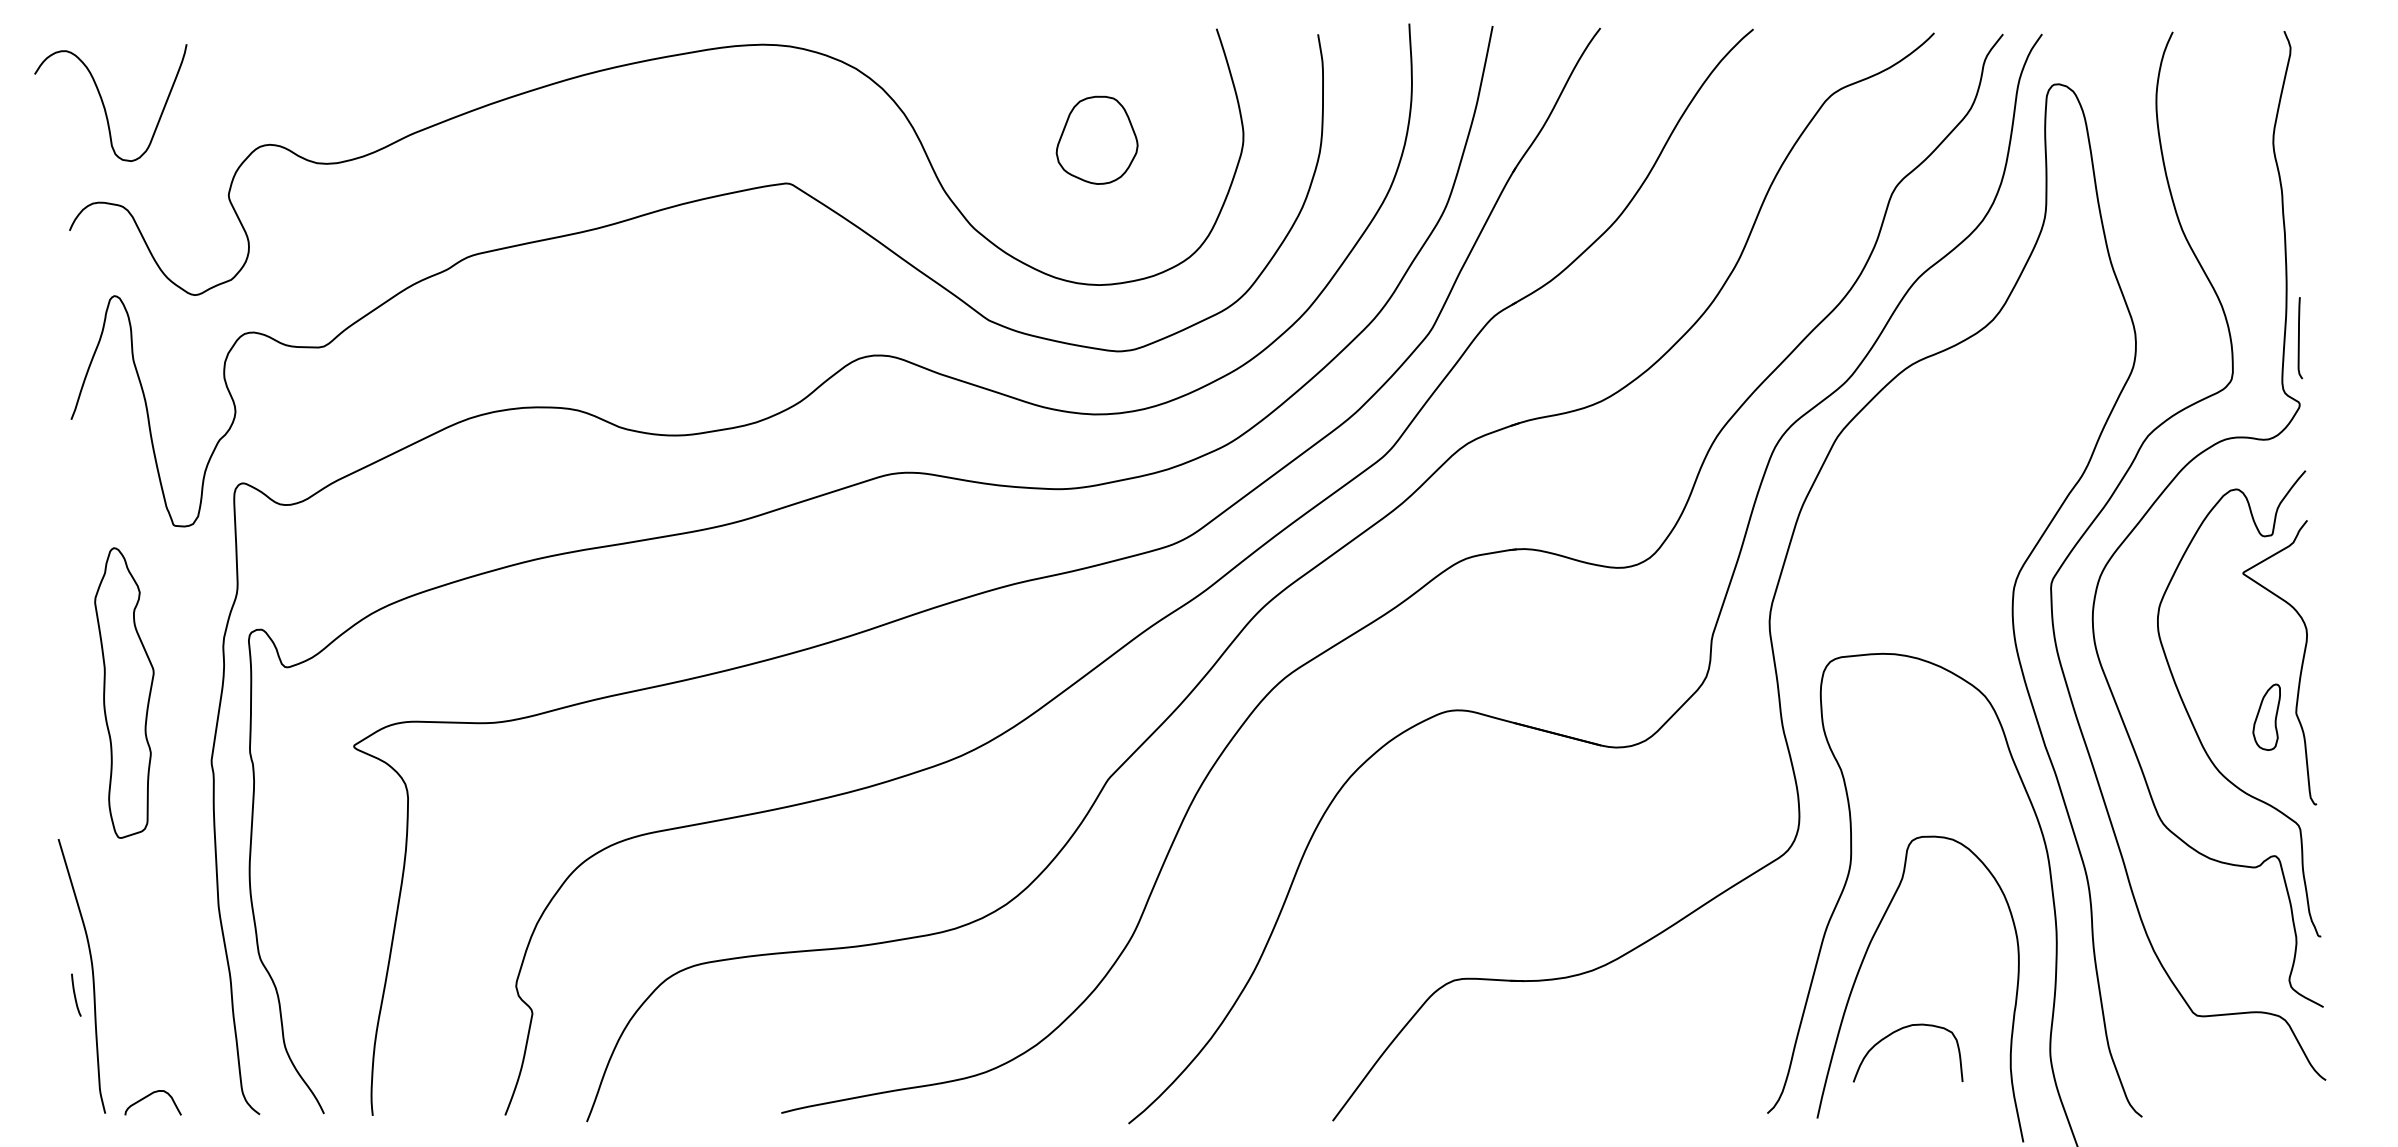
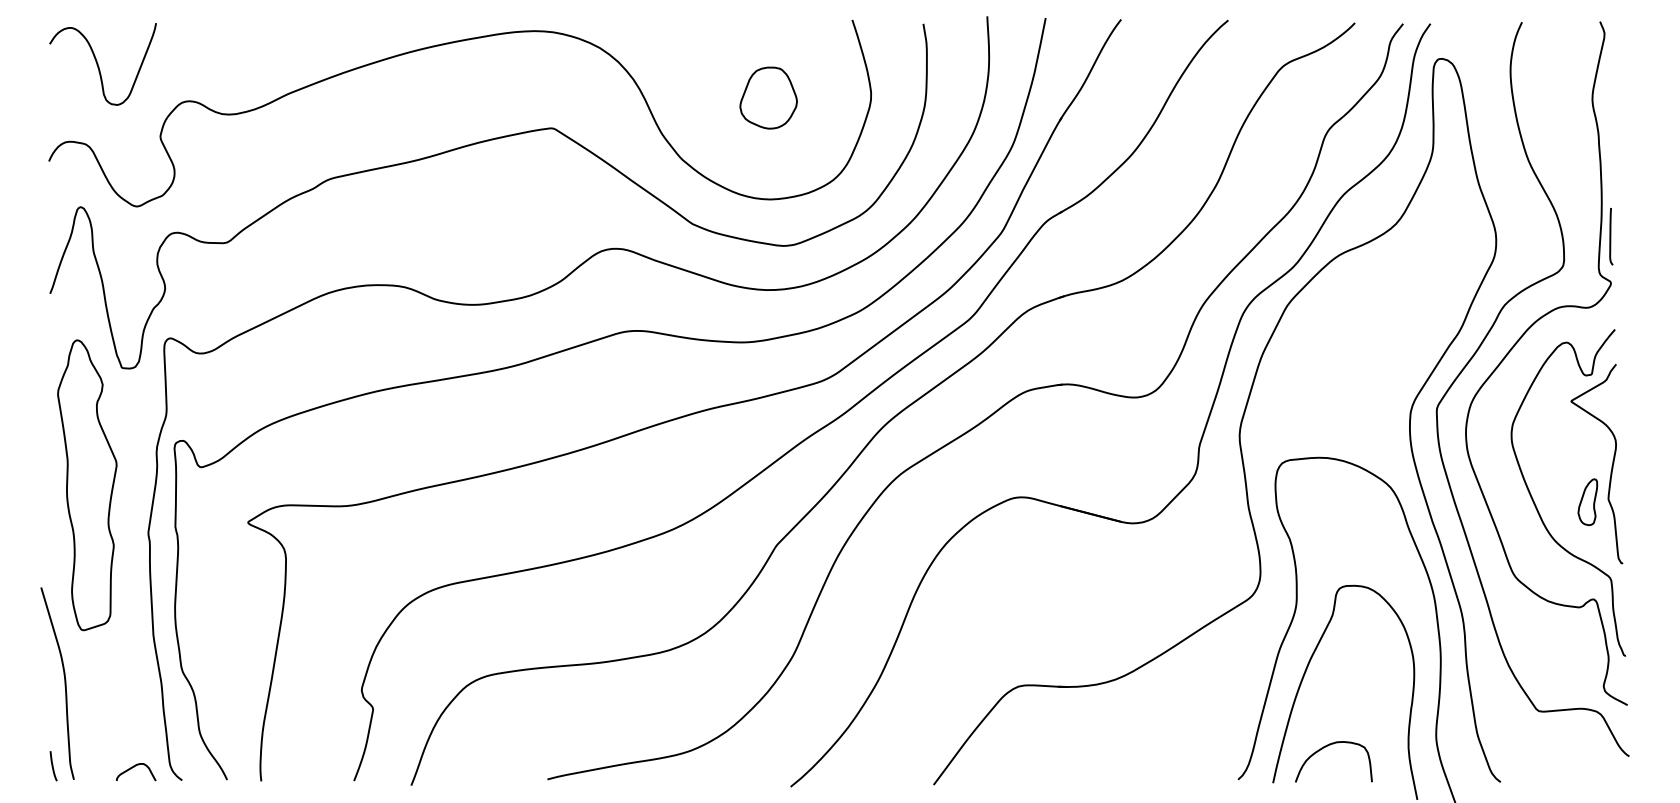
curve: (104, 104) -> (98, 65), moved
part: (124, 692) -> (87, 484), size x1.43
curve: (75, 994) -> (53, 765), moved
curve: (1898, 1031) -> (1327, 746), moved
curve: (147, 1097) -> (132, 768), moved

